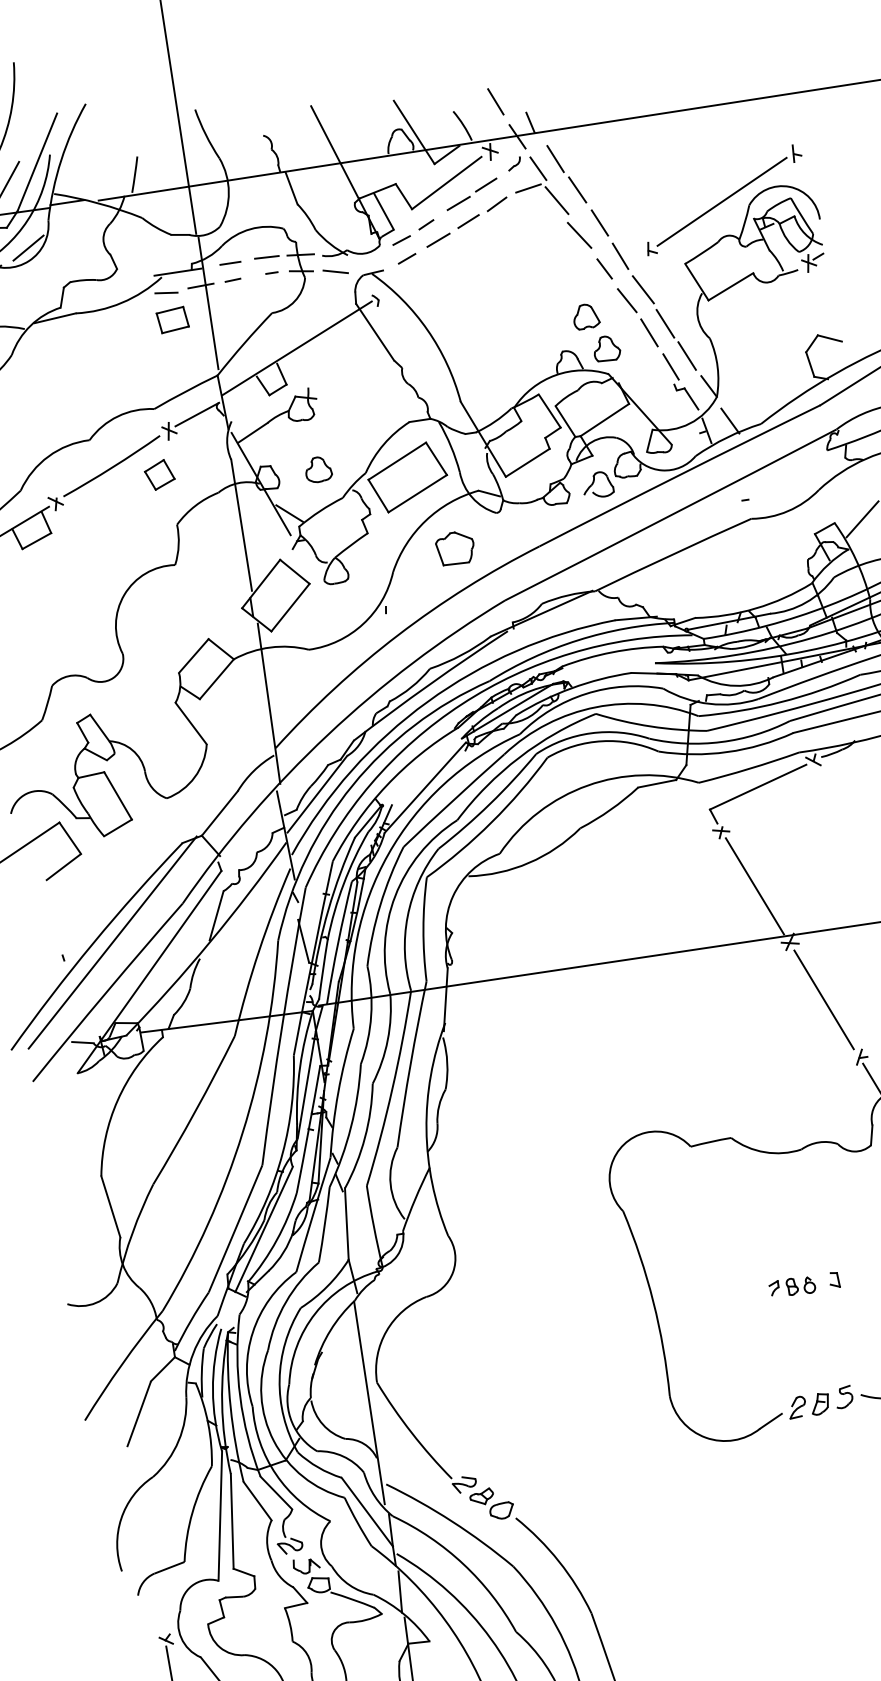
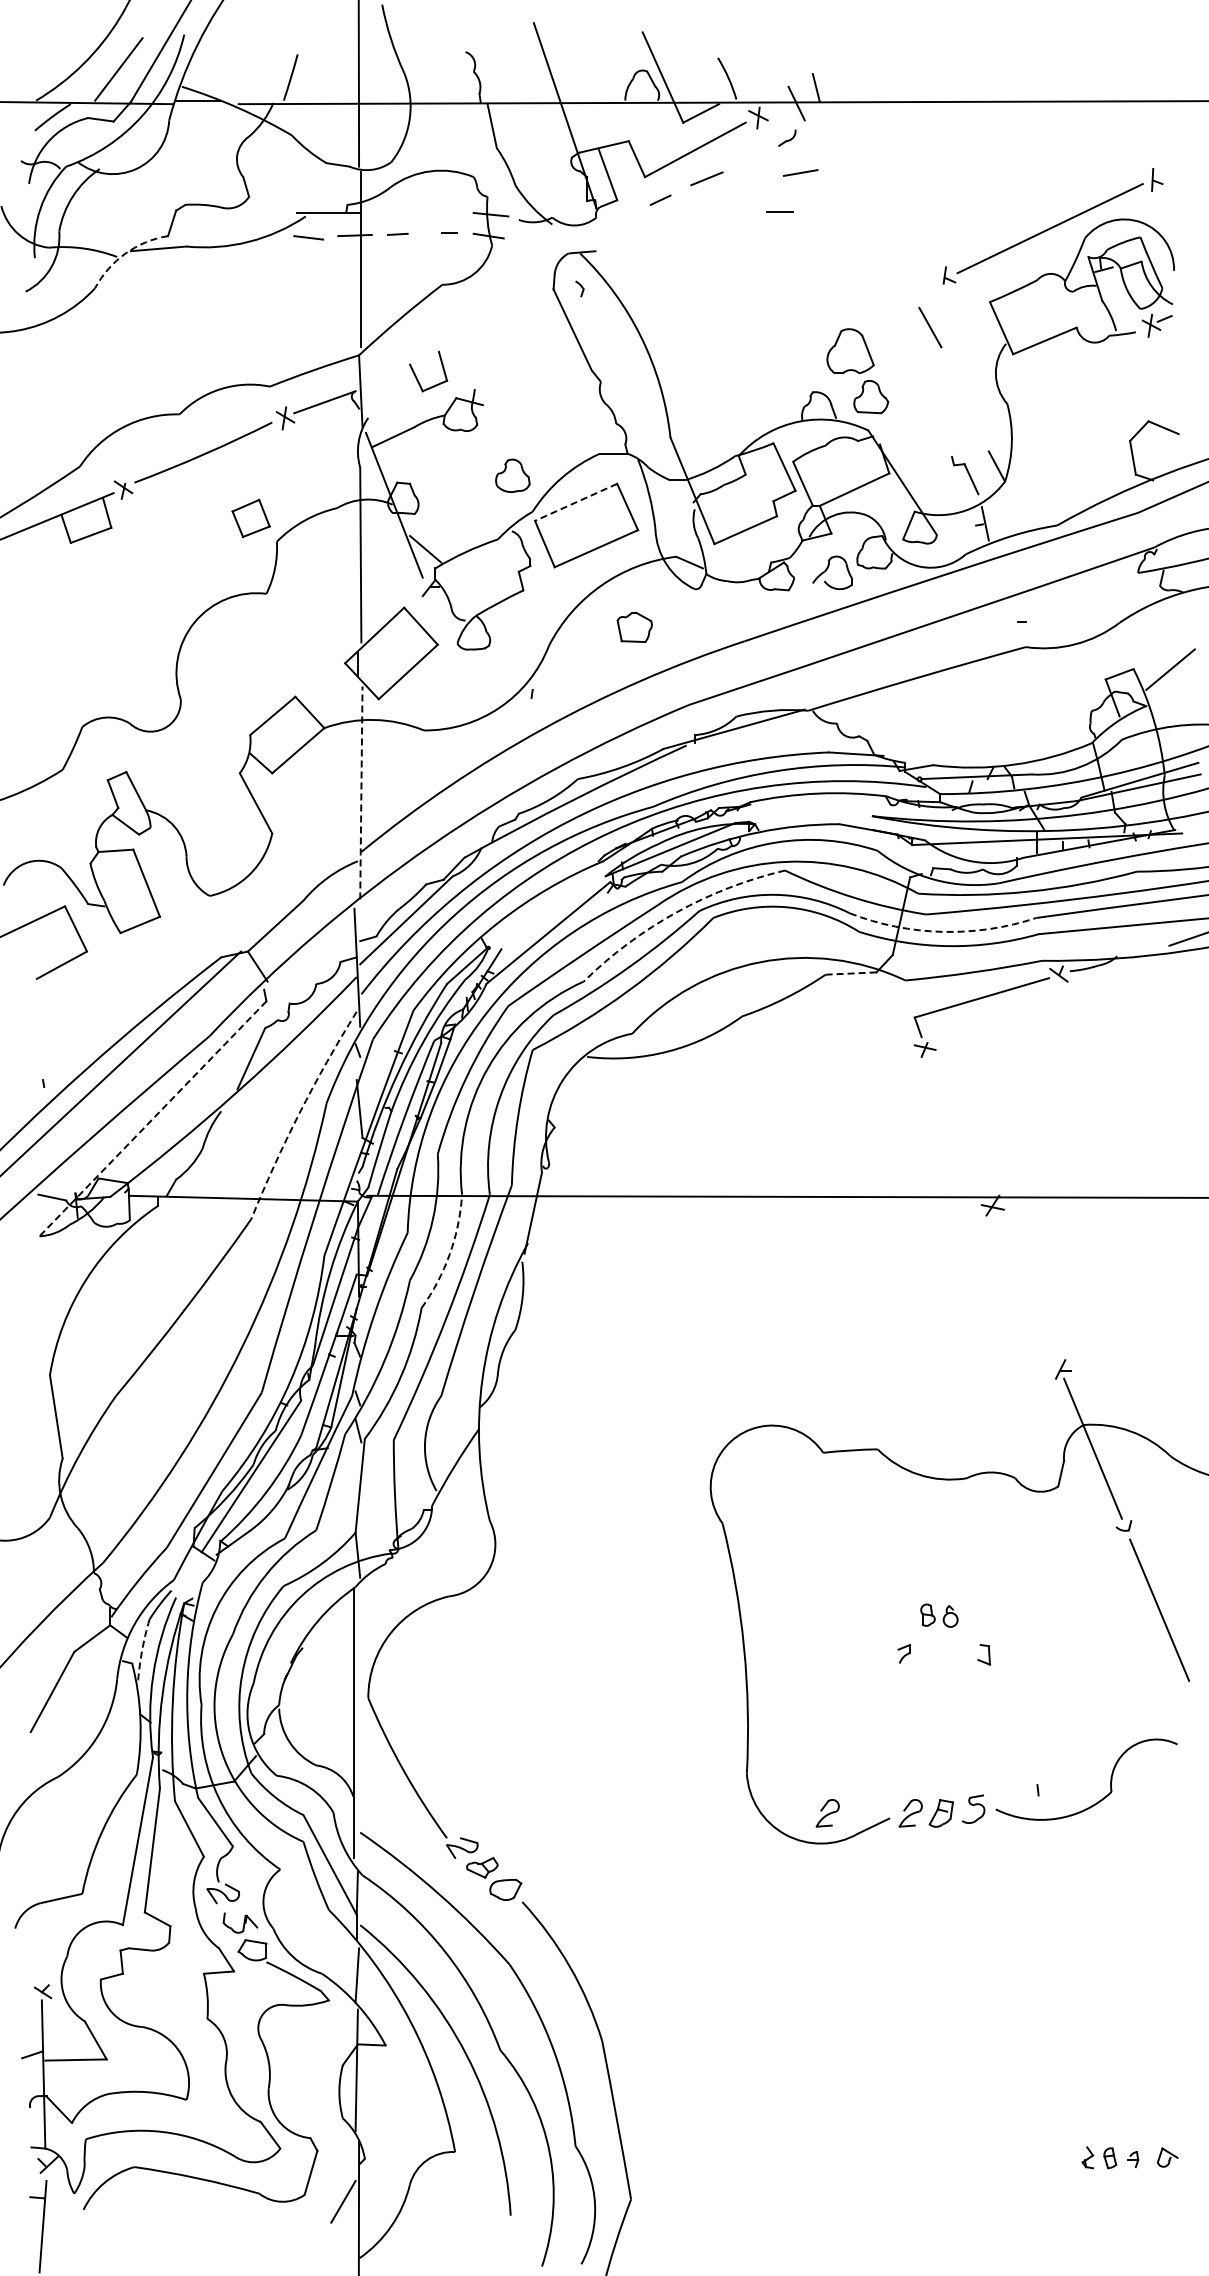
line: (495, 101) -> (774, 53), removed
line: (555, 158) -> (841, 139), removed
line: (538, 168) -> (817, 149), removed
line: (485, 184) -> (745, 159), removed
line: (577, 189) -> (864, 184), removed
line: (557, 200) -> (835, 194), removed
line: (496, 204) -> (756, 187), removed
line: (468, 221) -> (715, 204), removed
line: (599, 223) -> (886, 232), removed
line: (579, 234) -> (857, 243), removed
line: (401, 240) -> (624, 215), removed
line: (438, 240) -> (673, 222), removed
line: (28, 247) -> (137, 151), removed
line: (266, 256) -> (446, 210), removed
line: (620, 256) -> (906, 279), removed
line: (406, 258) -> (628, 240), removed
line: (230, 263) -> (779, 211), moved
line: (604, 268) -> (883, 292), removed
line: (335, 271) -> (532, 243), removed
line: (627, 300) -> (907, 338), removed
part: (586, 316) -> (850, 350), size x1.4
part: (172, 320) -> (311, 274), removed
line: (665, 323) -> (952, 375), removed
arc: (30, 325) -> (125, 253), solid -> dashed
line: (649, 332) -> (929, 384), removed
line: (296, 348) -> (467, 335), removed
line: (687, 356) -> (974, 422), removed
line: (670, 367) -> (950, 433), removed
line: (730, 420) -> (1017, 515), removed
line: (396, 461) -> (575, 502), solid -> dashed
part: (318, 469) -> (512, 475), moved
part: (159, 475) -> (250, 518), moved
part: (455, 548) -> (634, 627), size x0.7
line: (269, 703) -> (361, 792), solid -> dashed
arc: (721, 741) -> (942, 931), solid -> dashed
arc: (519, 757) -> (676, 912), solid -> dashed
line: (657, 783) -> (851, 973), solid -> dashed
line: (754, 886) -> (957, 1126), removed
arc: (258, 951) -> (299, 1113), solid -> dashed
line: (149, 972) -> (152, 1119), solid -> dashed
line: (823, 999) -> (1025, 1287), removed
arc: (387, 1040) -> (449, 1254), solid -> dashed
part: (801, 1285) -> (939, 1615), moved
arc: (202, 1373) -> (142, 1651), solid -> dashed
part: (734, 1417) -> (827, 1813), added

